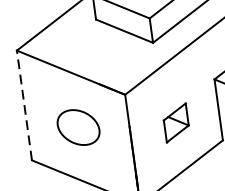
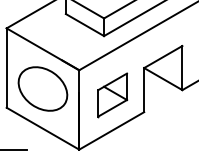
line: (24, 106) -> (6, 68), dashed -> solid
part: (175, 123) -> (112, 95), size x1.67
part: (77, 126) -> (42, 88), size x1.67

